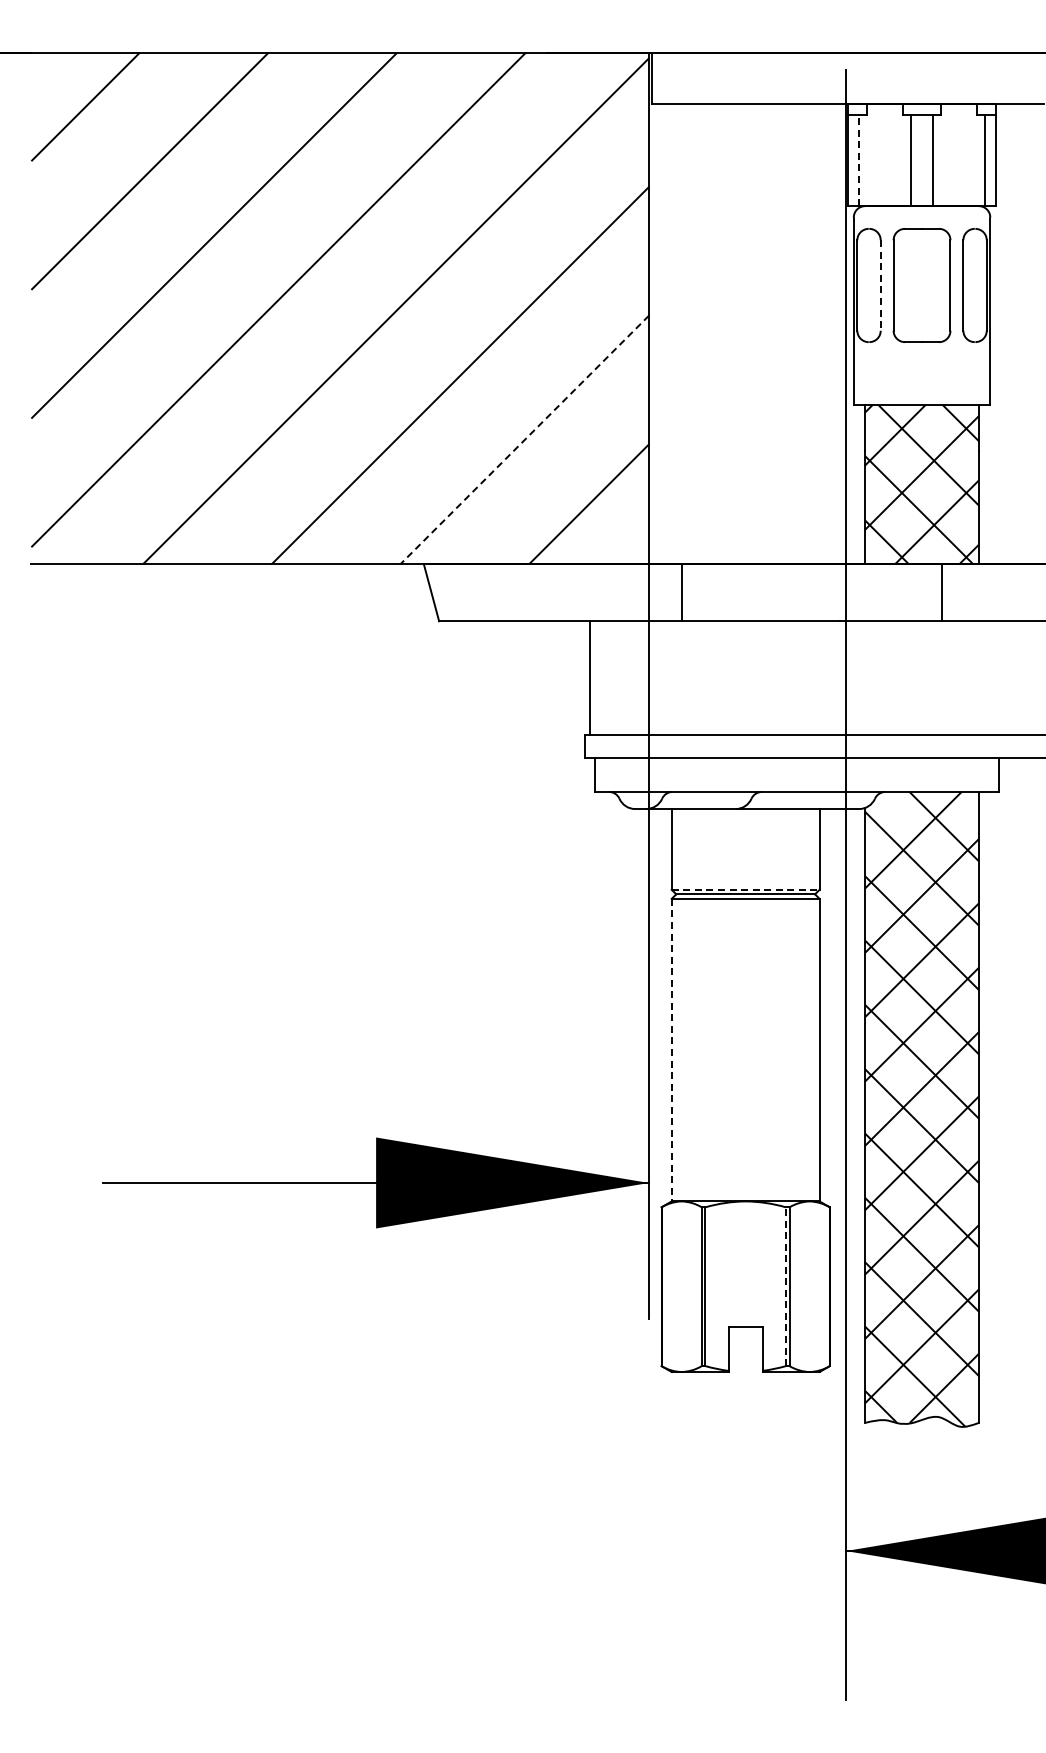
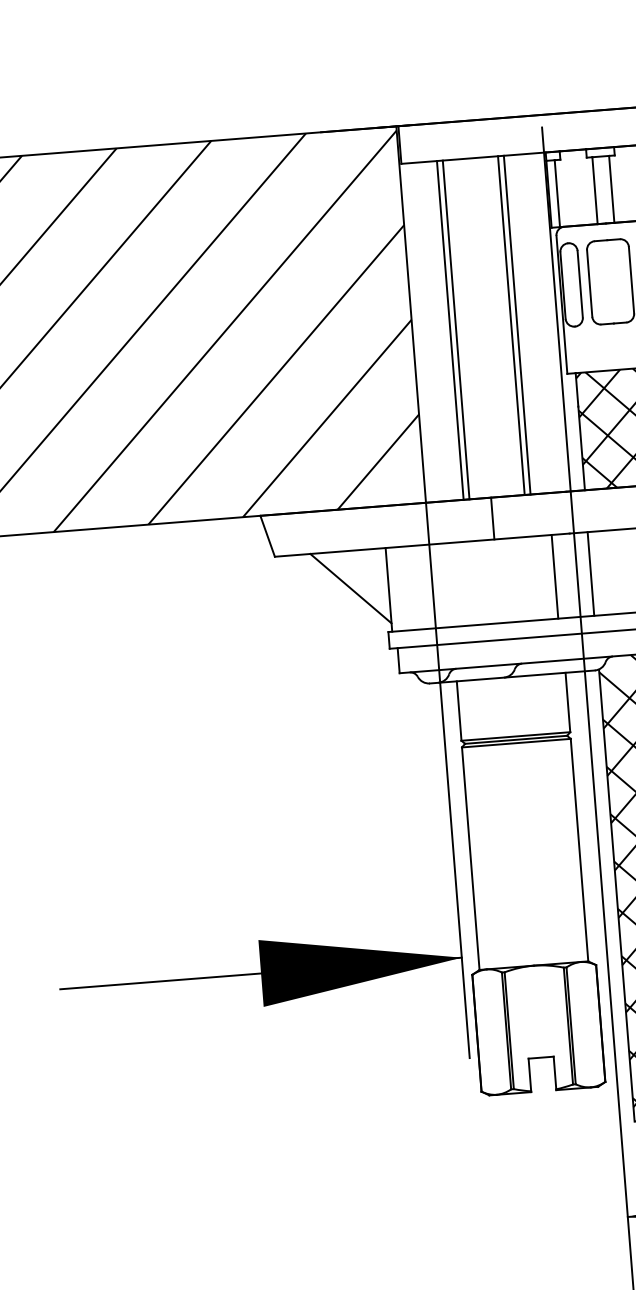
line: (859, 160) -> (557, 193), dashed -> solid
line: (880, 286) -> (580, 285), dashed -> solid
line: (700, 333) -> (450, 329), added
line: (708, 333) -> (456, 329), added
line: (783, 333) -> (511, 325), added
line: (791, 333) -> (517, 324), added
line: (524, 440) -> (327, 418), dashed -> solid
line: (681, 592) -> (492, 518), moved
line: (538, 672) -> (350, 588), added
line: (815, 678) -> (554, 577), added
line: (864, 678) -> (591, 574), added
line: (745, 889) -> (515, 736), dashed -> solid
line: (671, 1050) -> (470, 858), dashed -> solid
line: (785, 1286) -> (568, 1025), dashed -> solid

